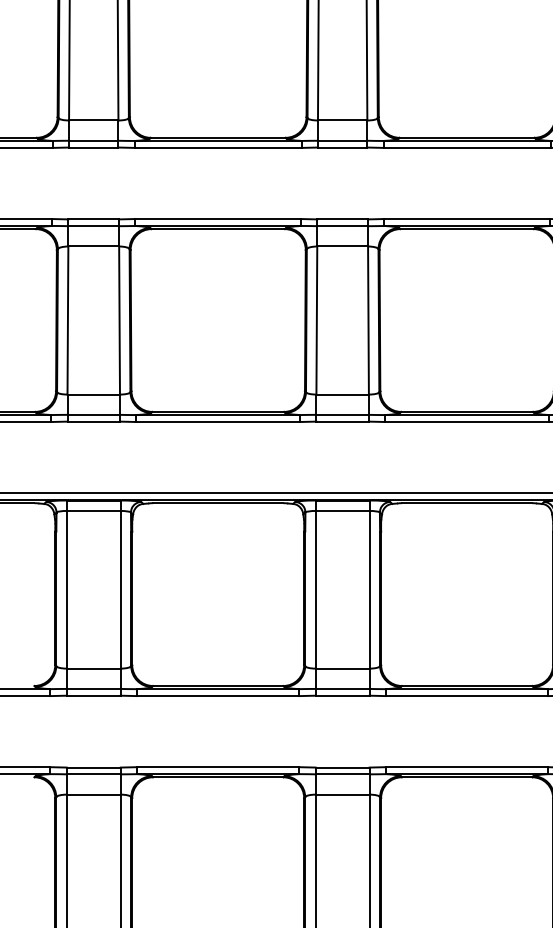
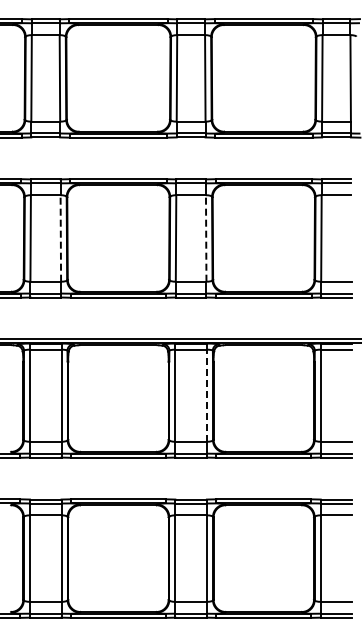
line: (118, 318) -> (60, 237), solid -> dashed
line: (368, 318) -> (206, 237), solid -> dashed
line: (368, 589) -> (206, 395), solid -> dashed

